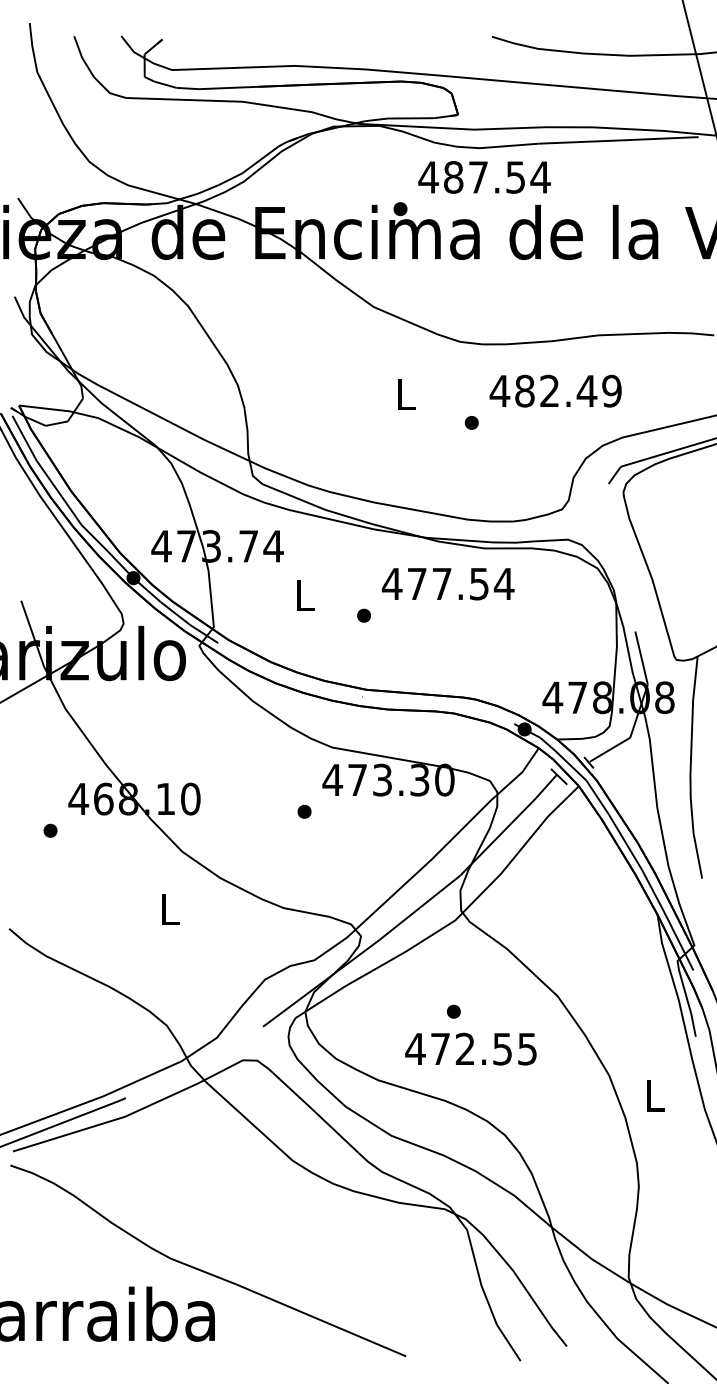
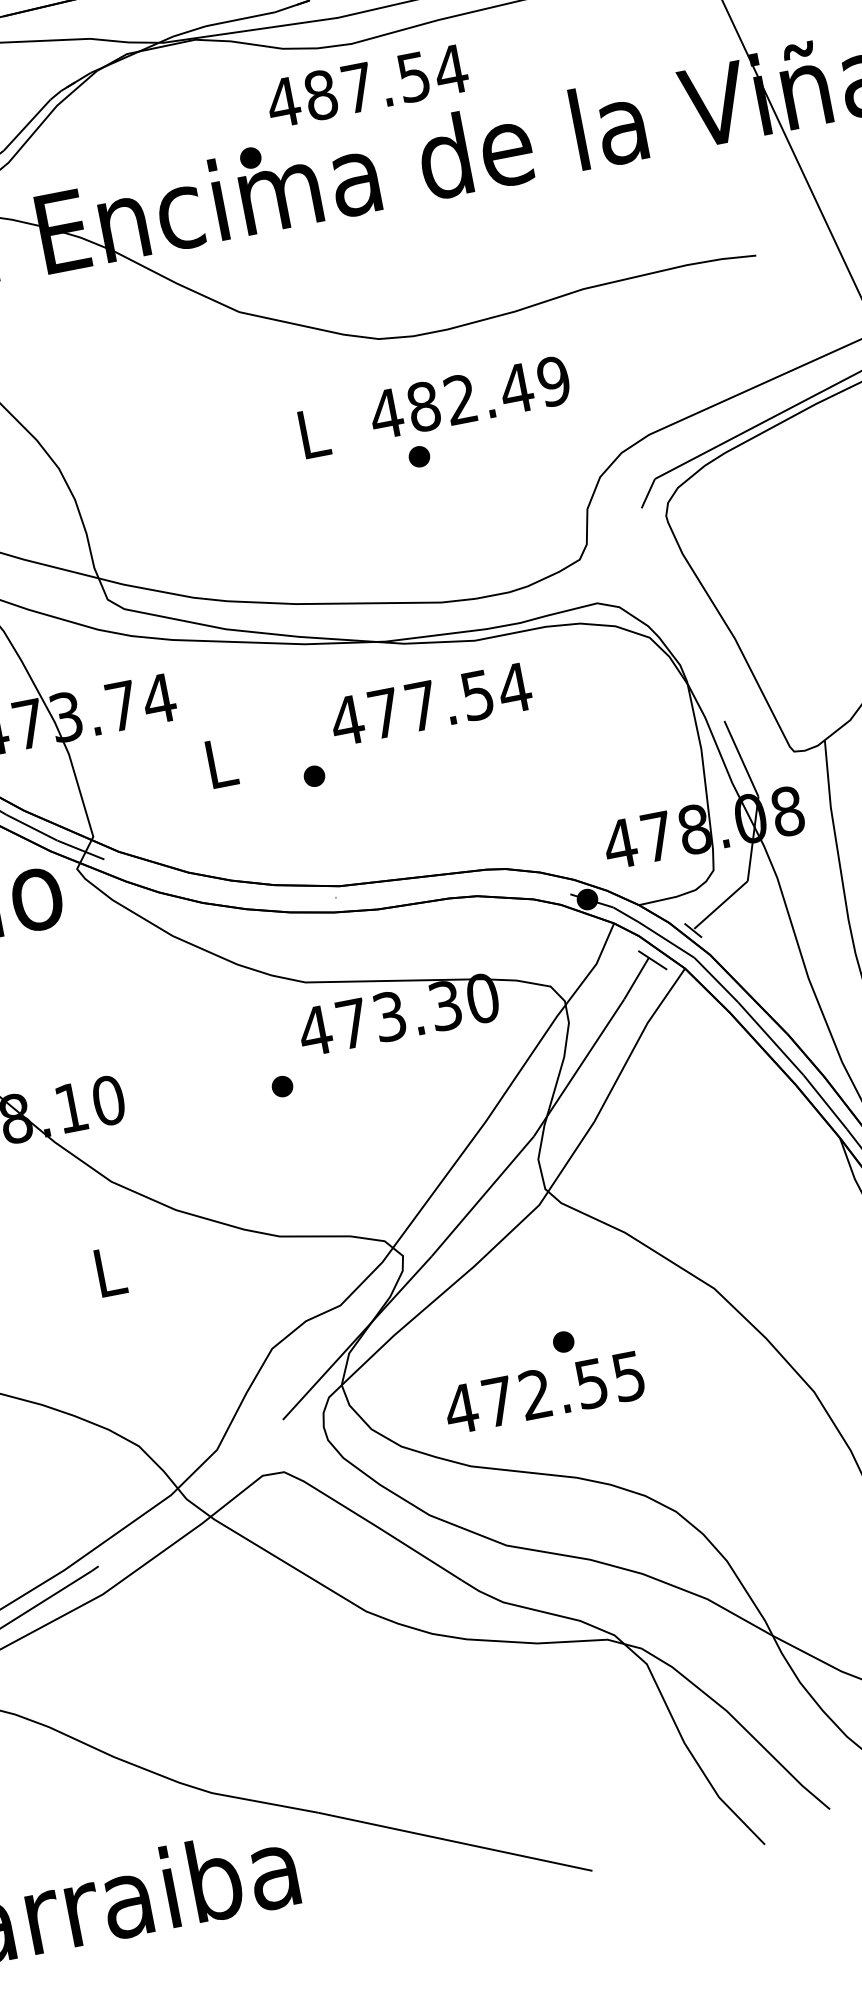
text: (555, 390) -> (469, 396), moved
text: (470, 1048) -> (543, 1392), moved

